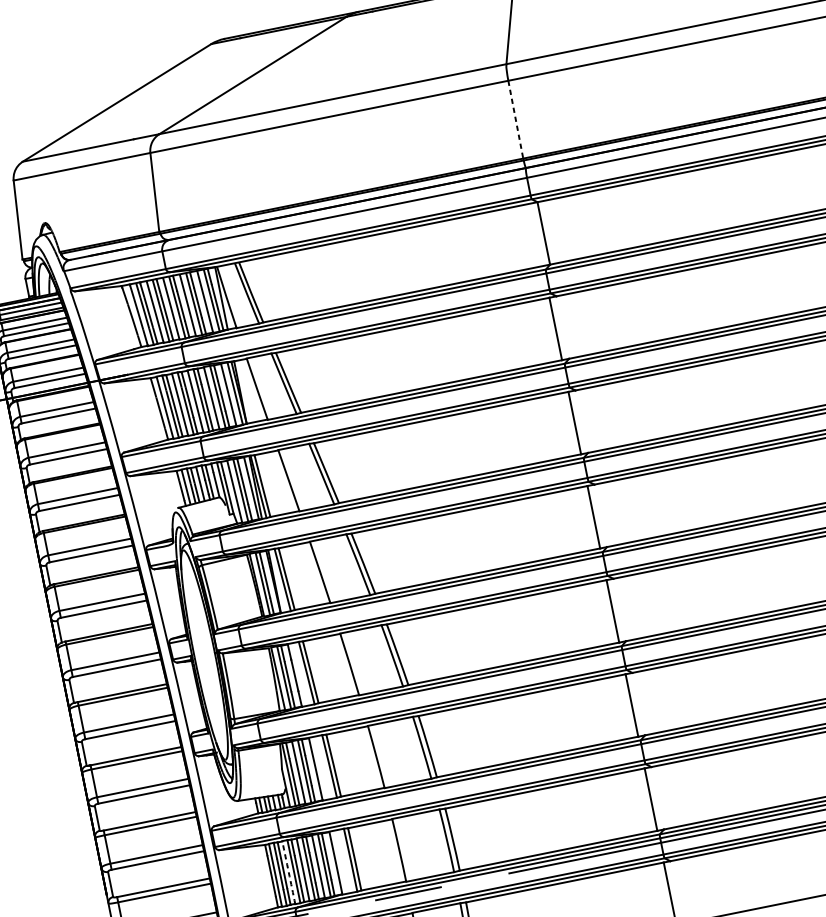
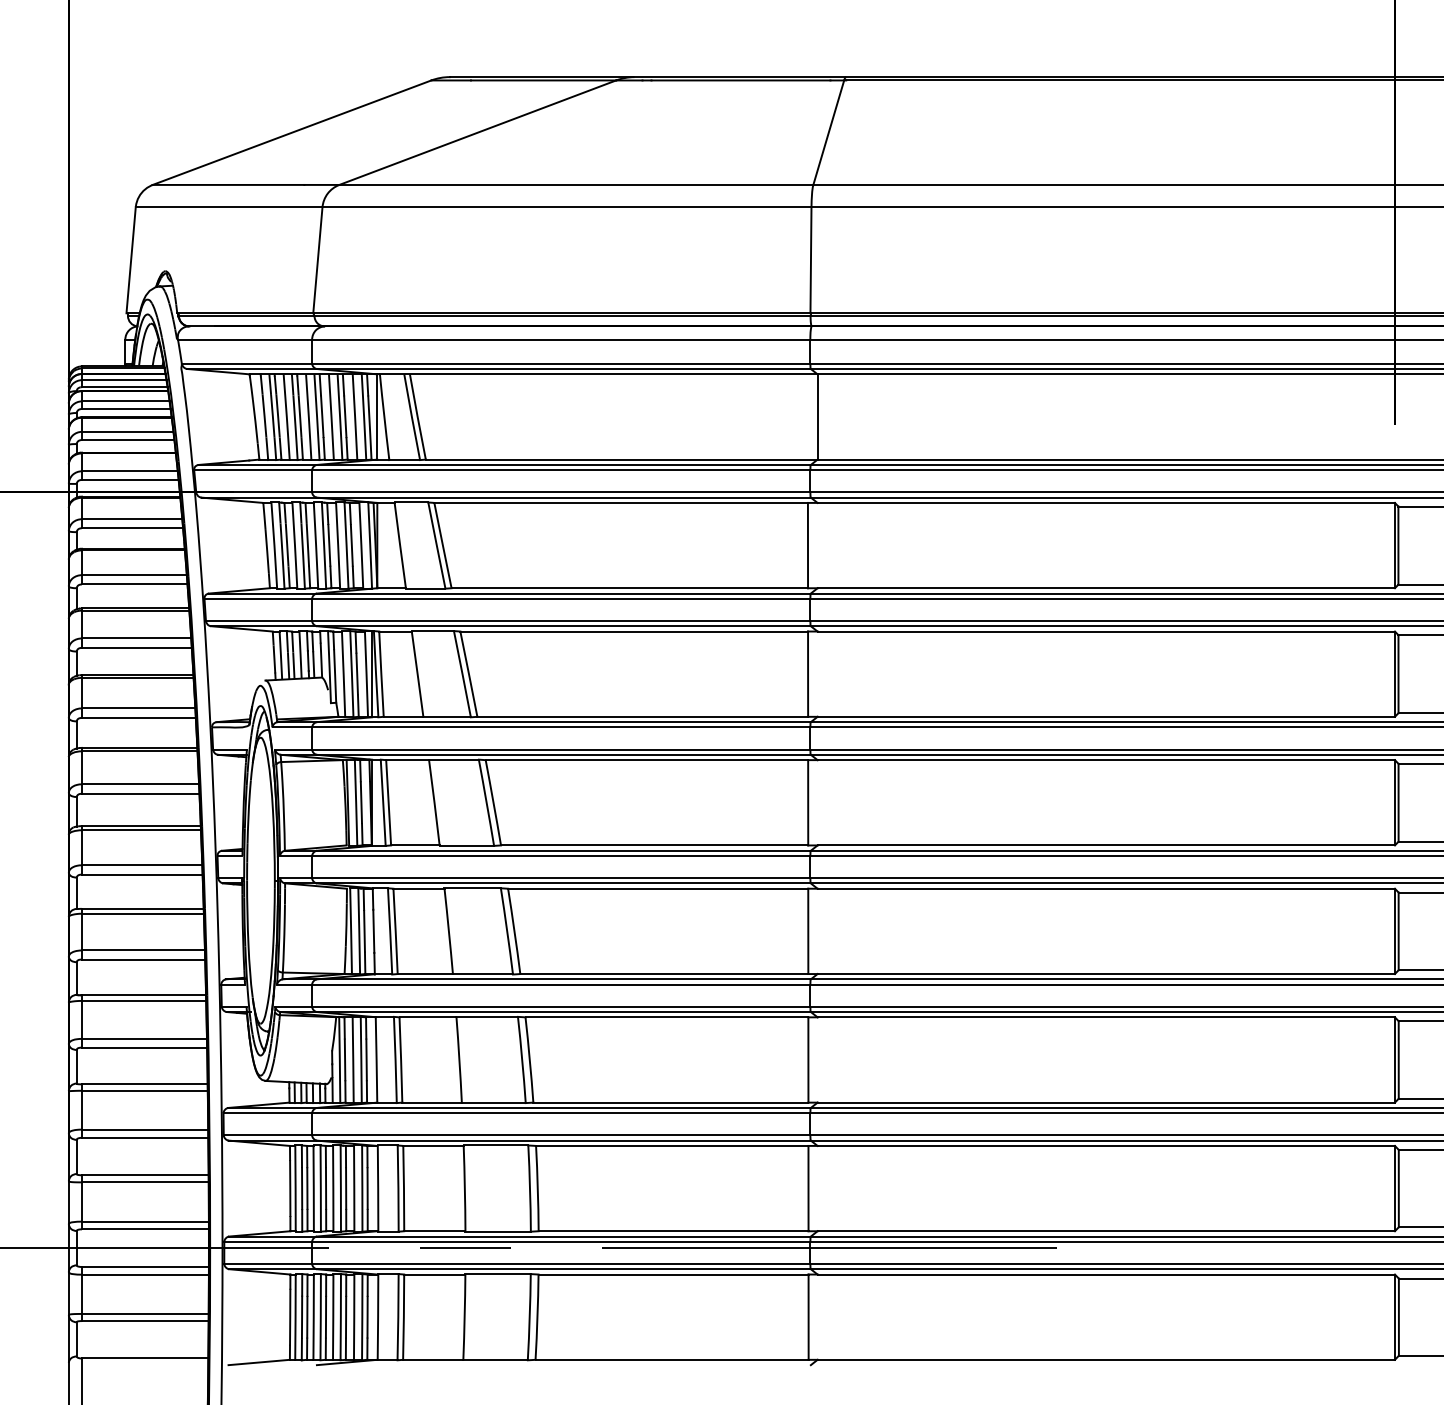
line: (515, 119) -> (810, 260), dashed -> solid
arc: (288, 872) -> (313, 1188), dashed -> solid

